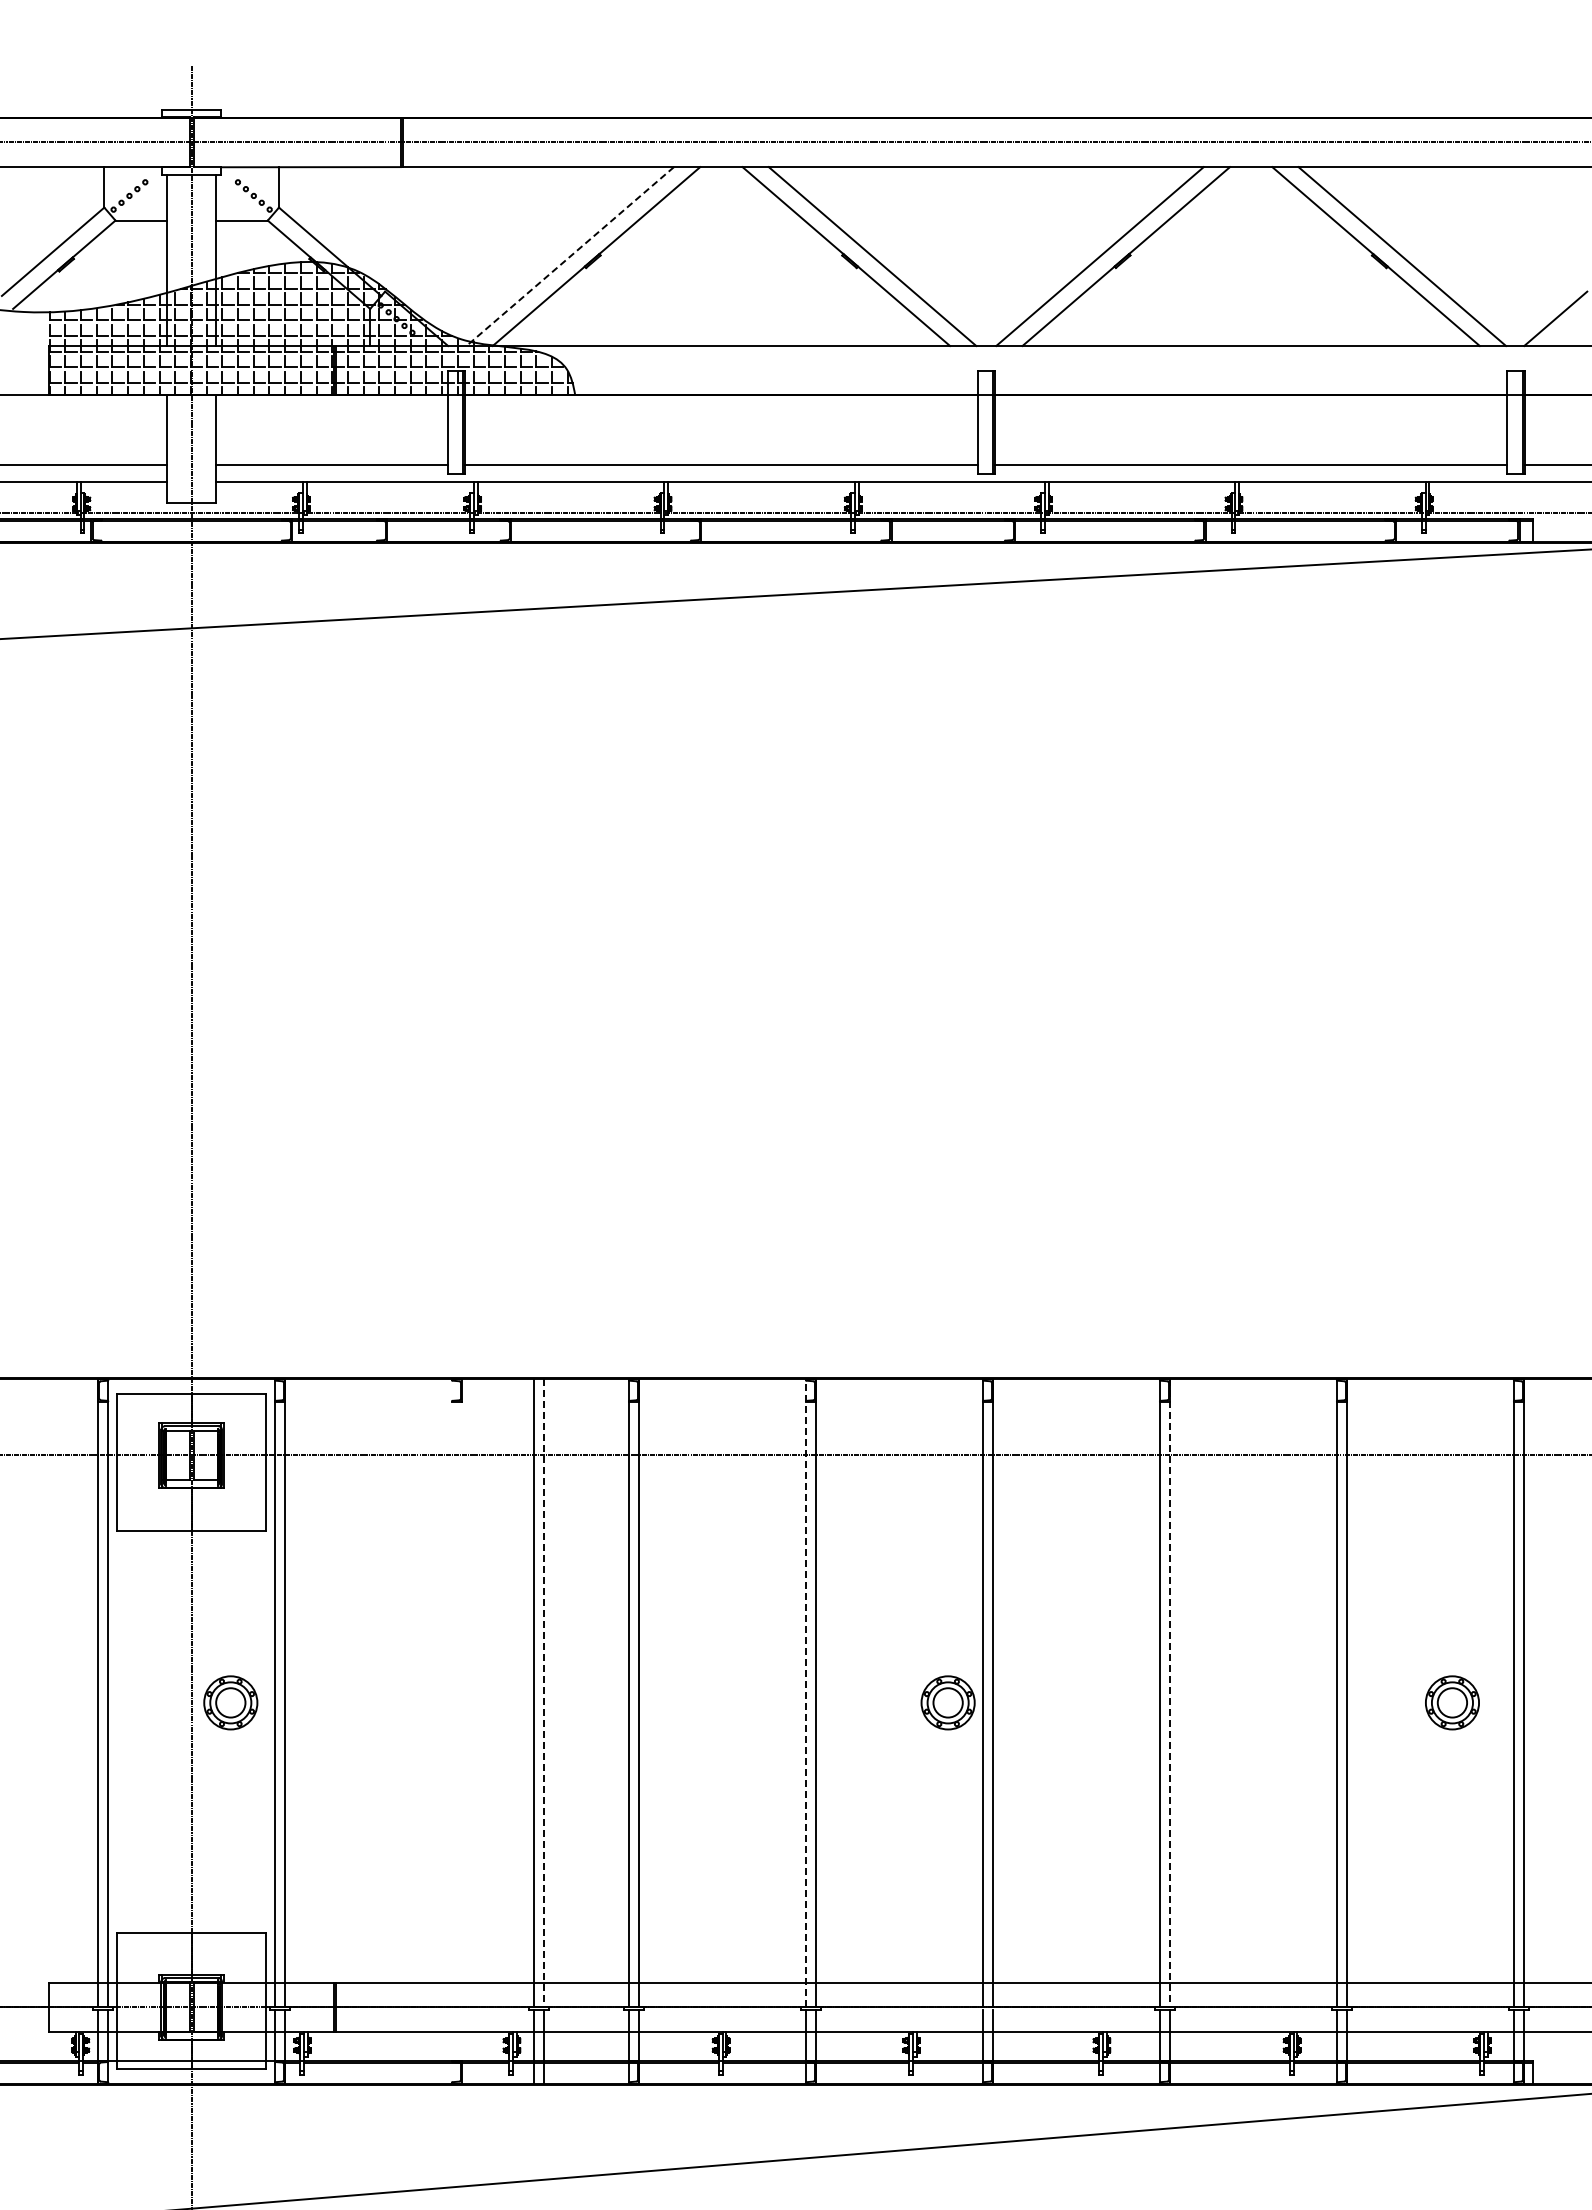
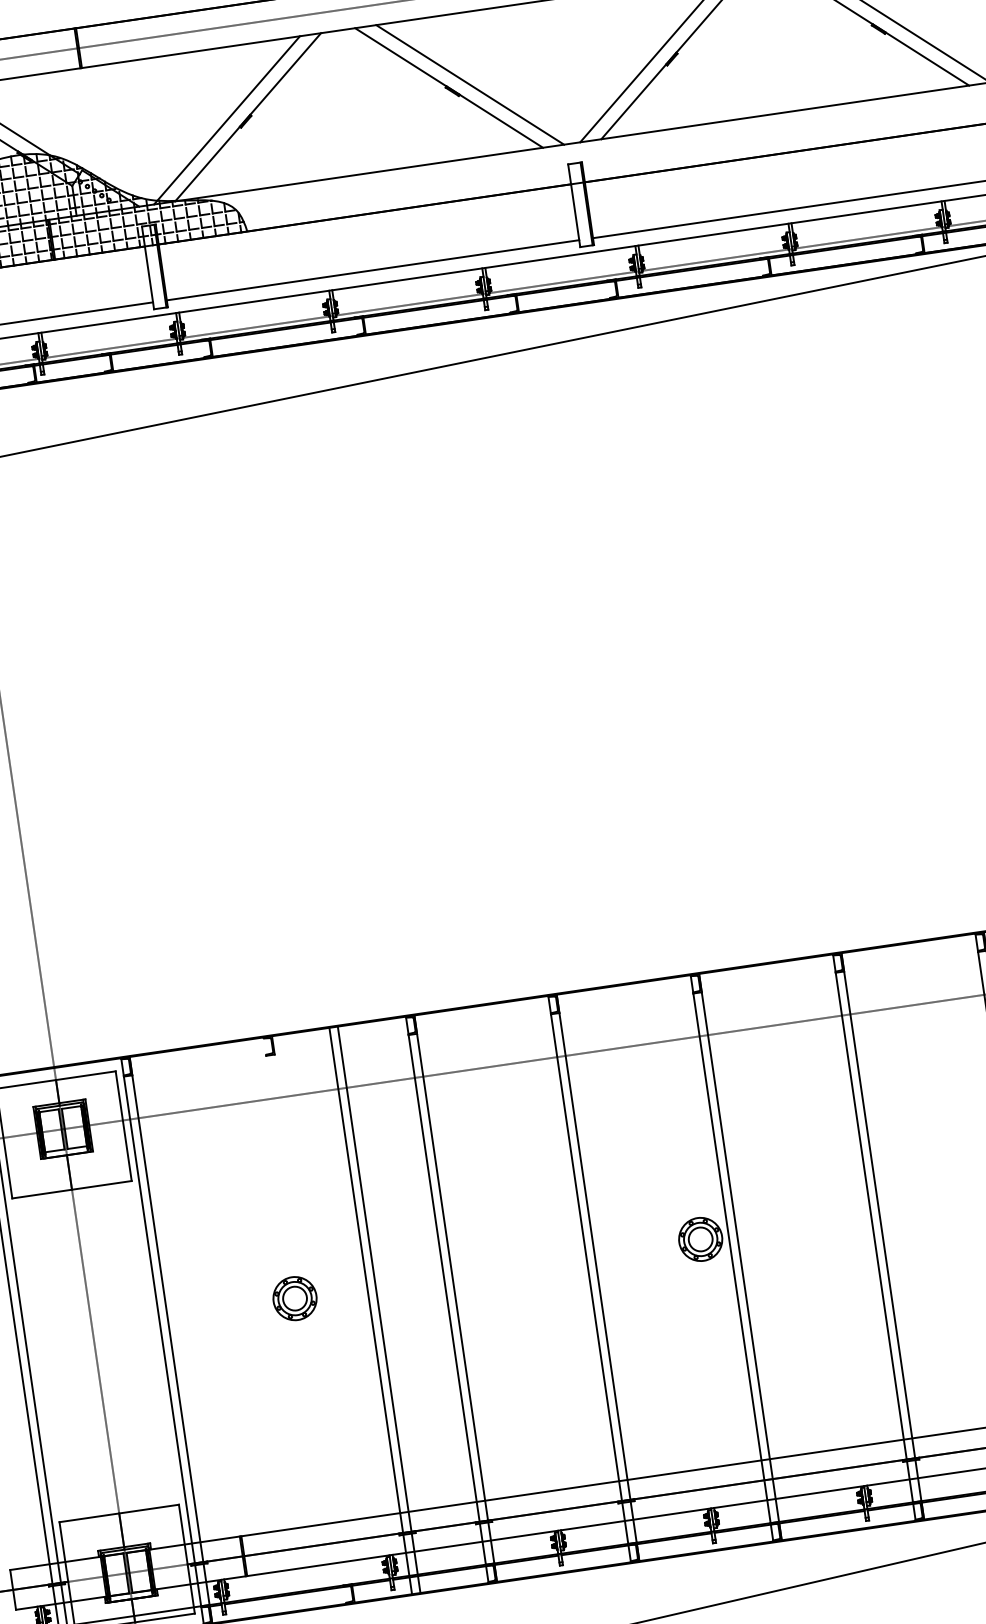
line: (570, 256) -> (227, 120), dashed -> solid
line: (805, 1692) -> (584, 1247), dashed -> solid
line: (544, 1693) -> (374, 1279), dashed -> solid
line: (1170, 1693) -> (878, 1205), dashed -> solid
part: (230, 1702) -> (294, 1298), moved

